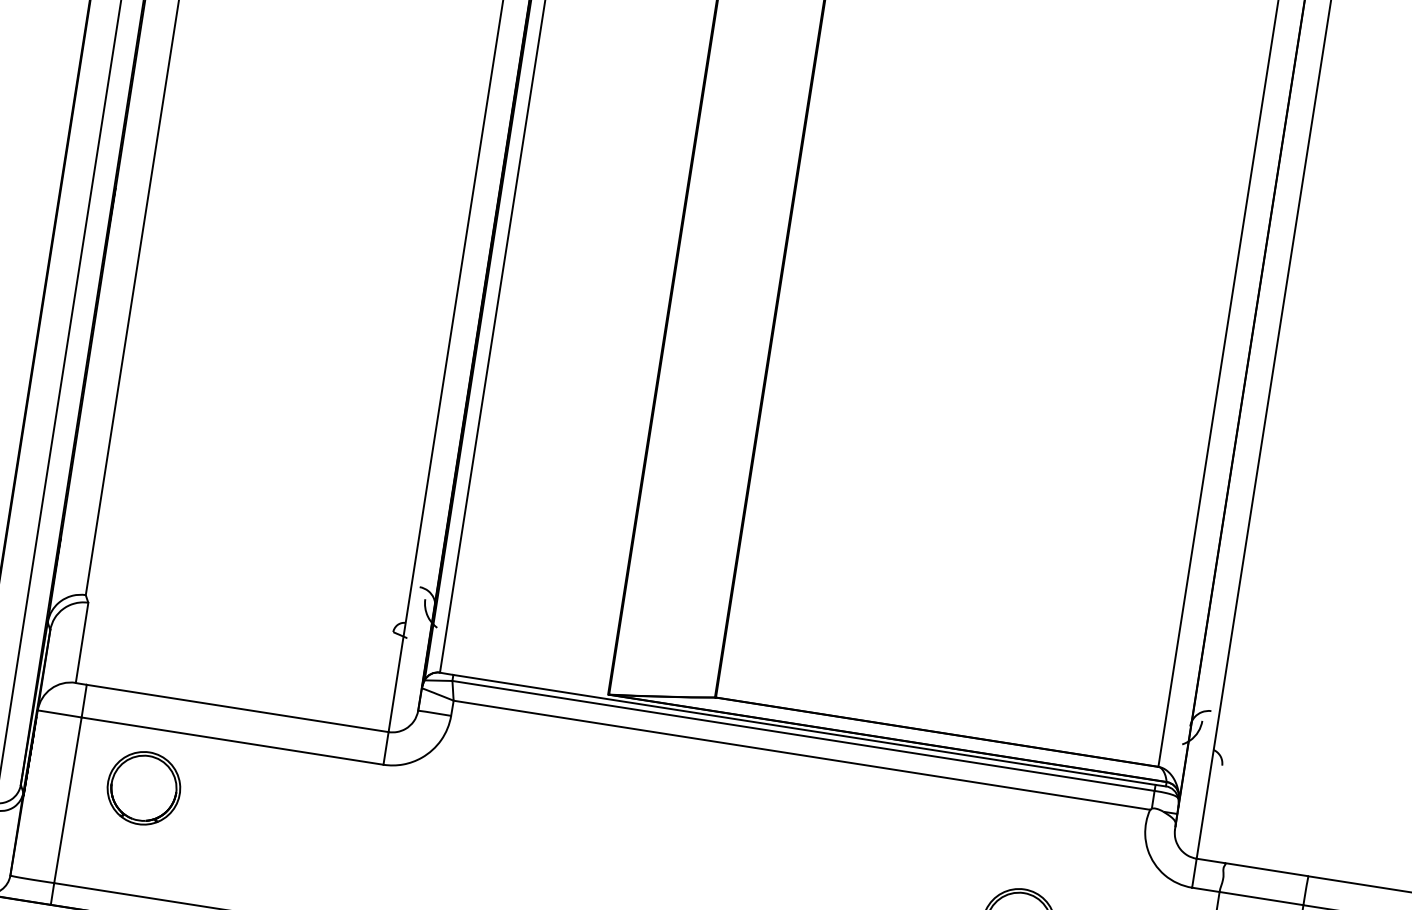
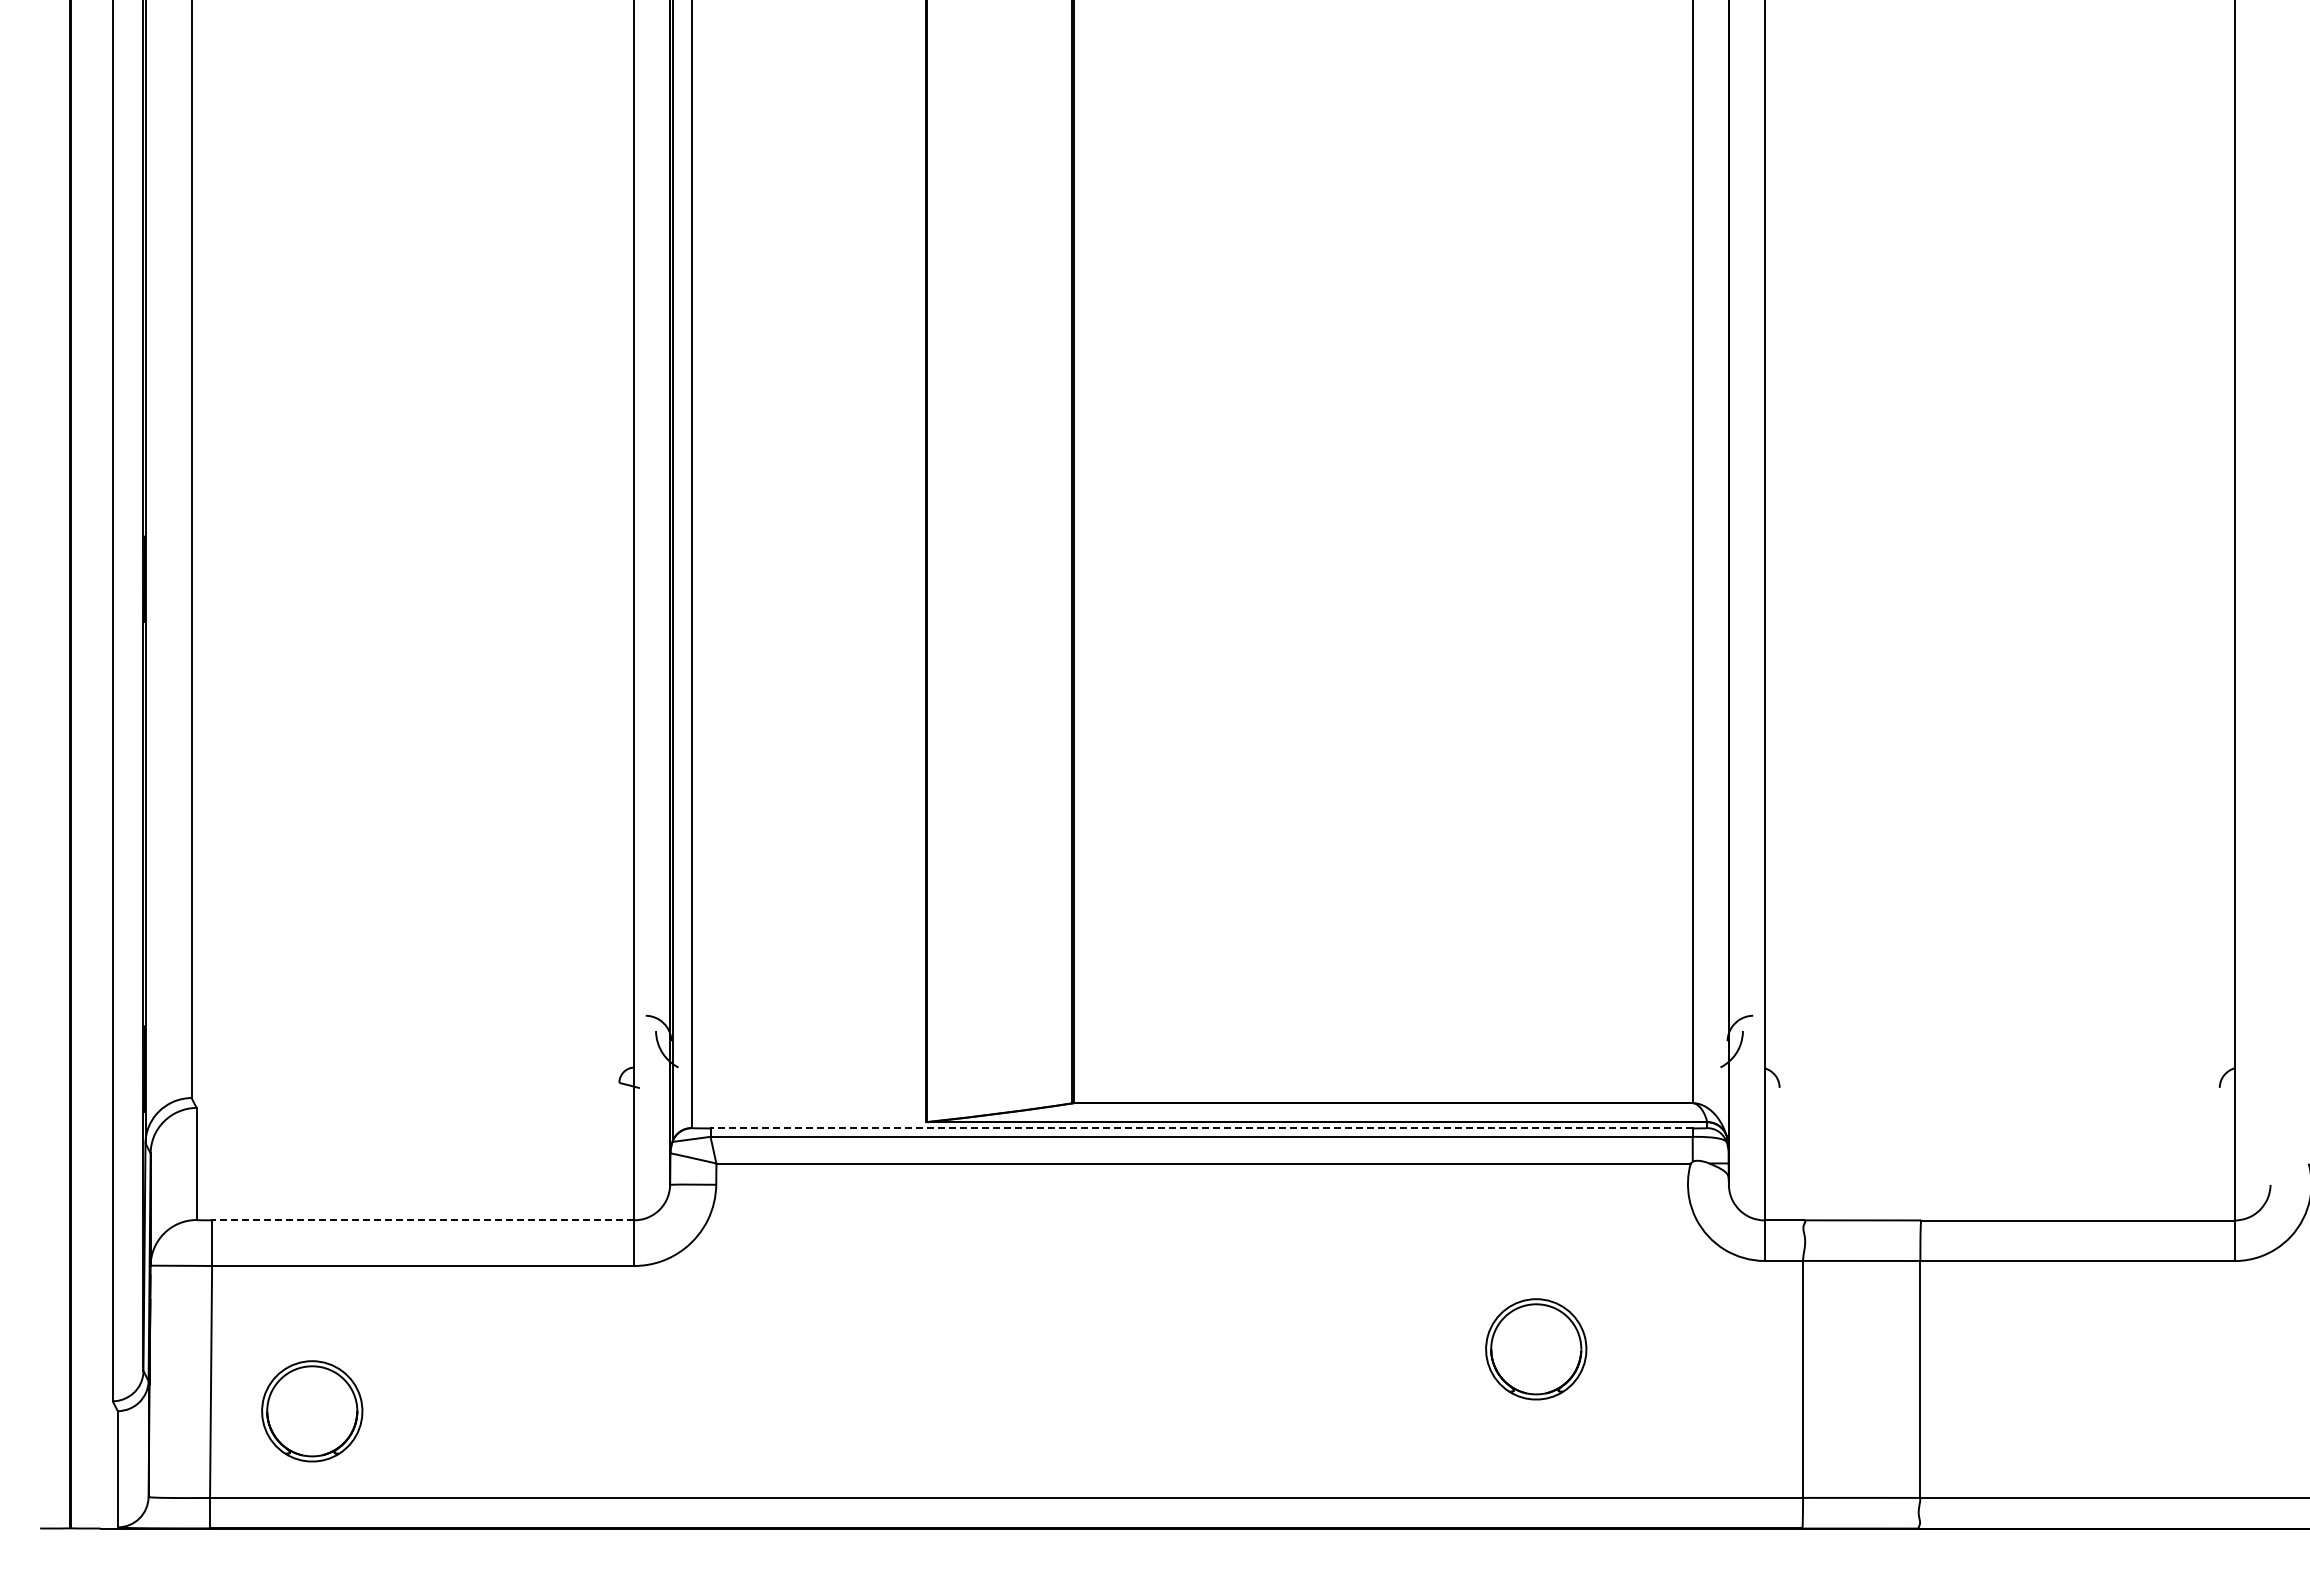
line: (237, 708) -> (422, 1220), solid -> dashed
line: (804, 729) -> (1201, 1128), solid -> dashed
part: (144, 788) -> (312, 1411), moved

